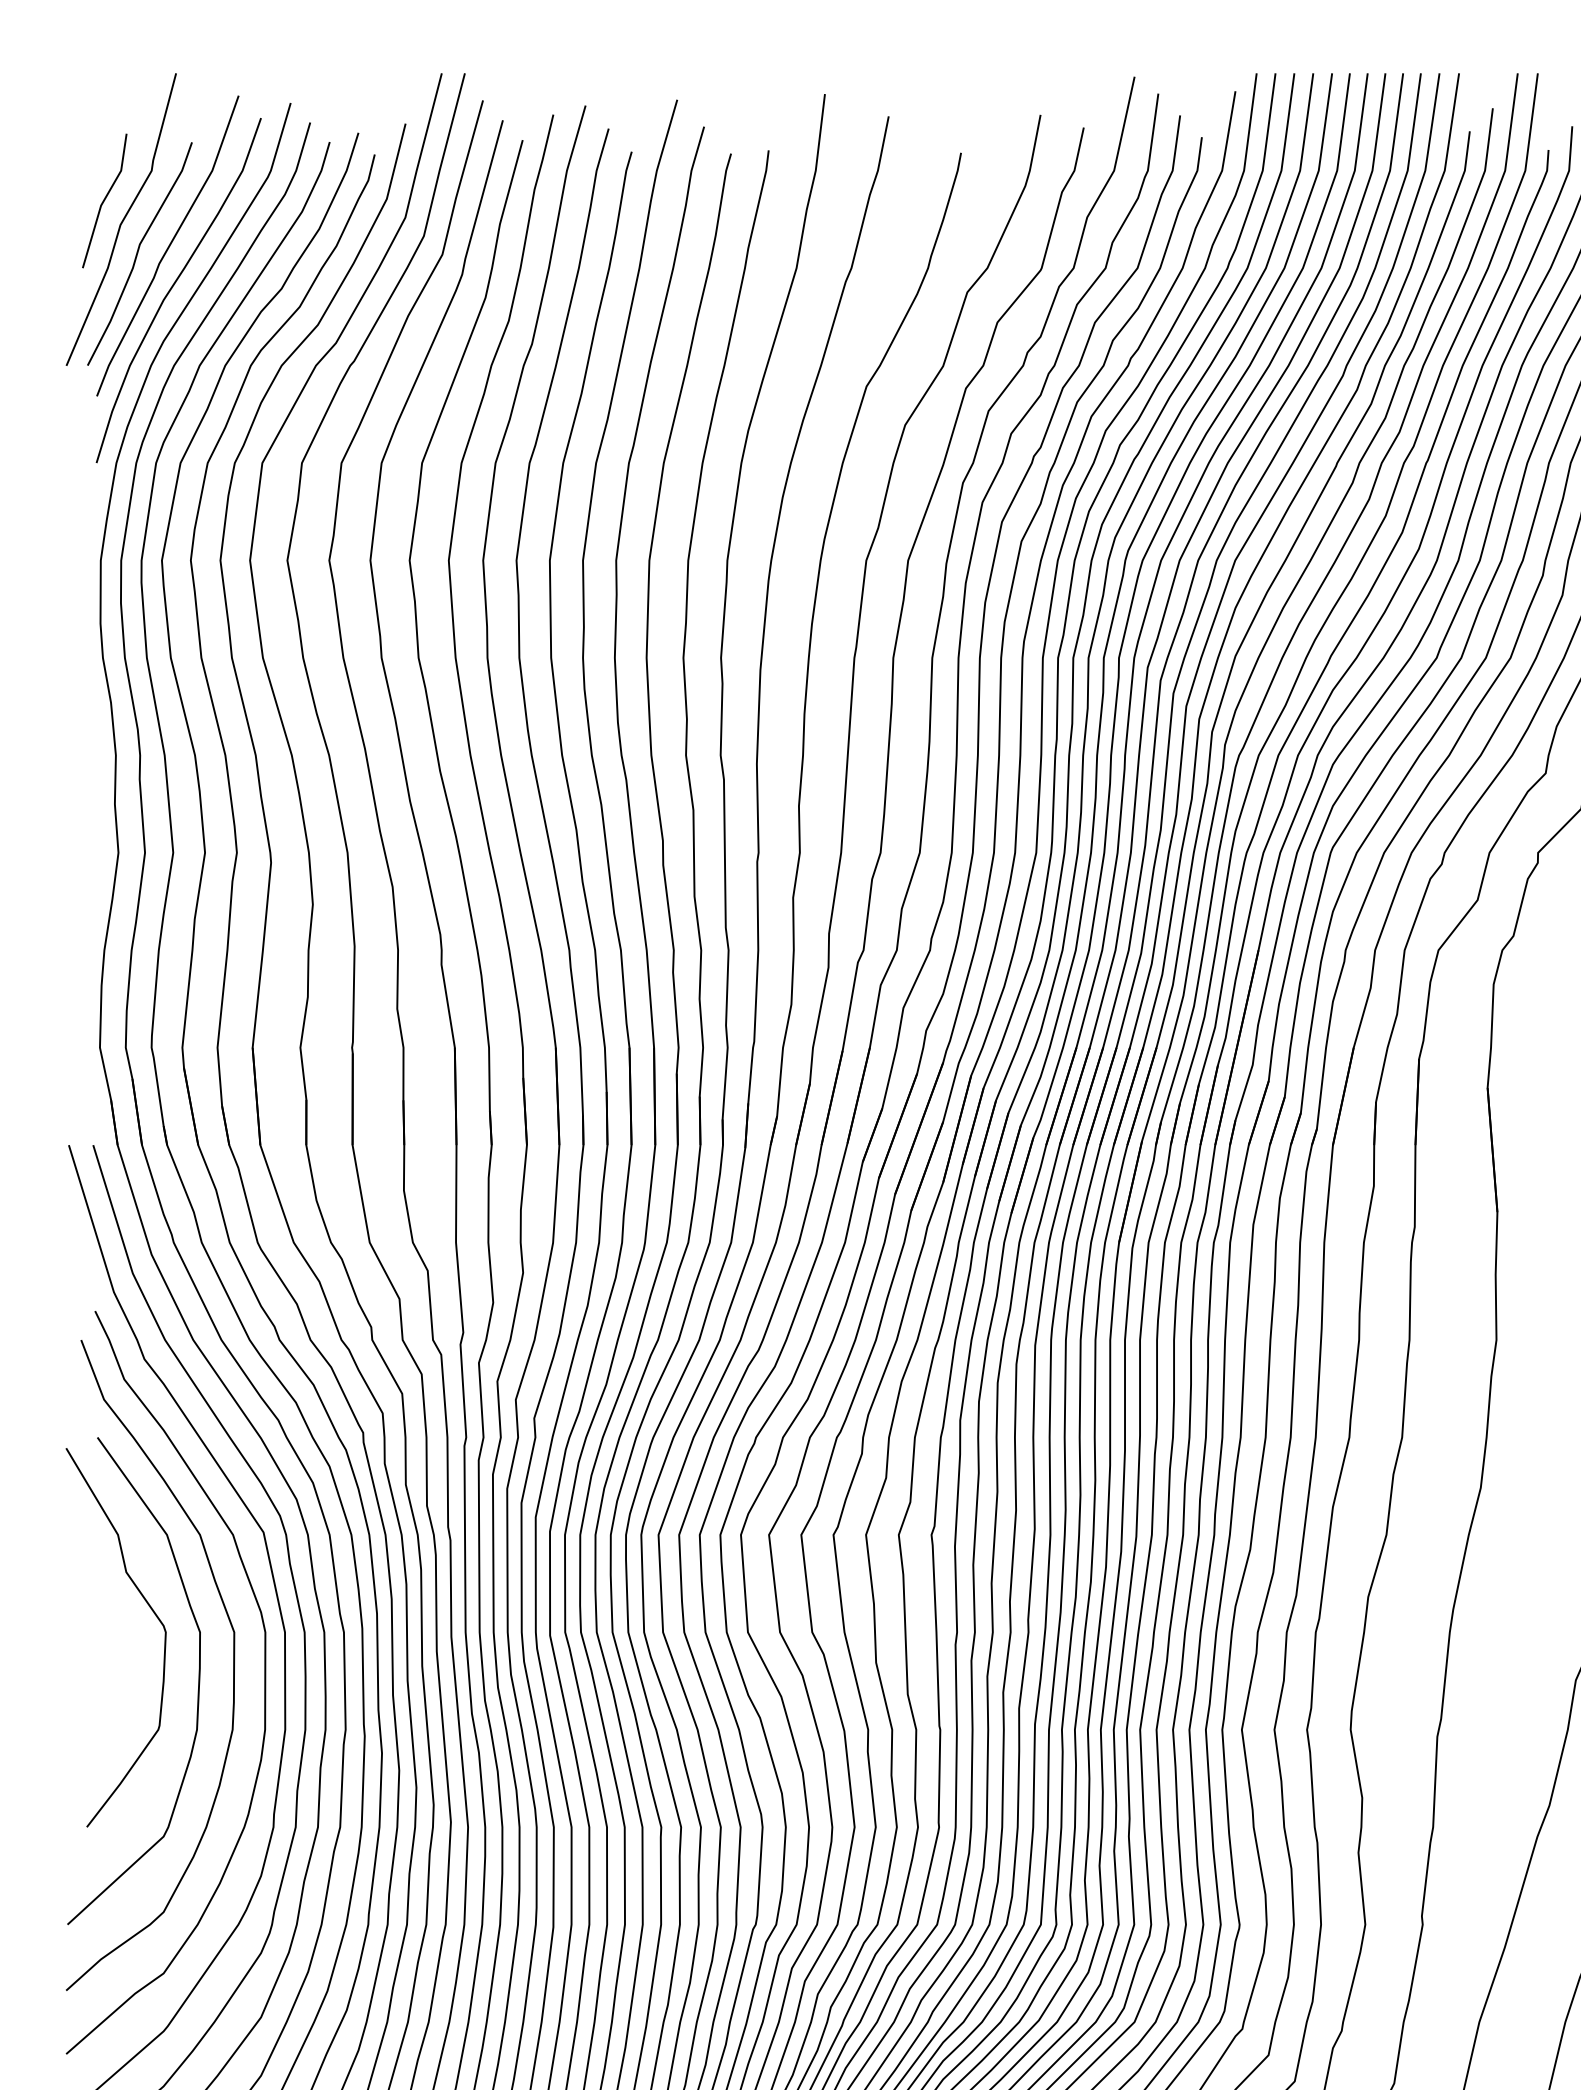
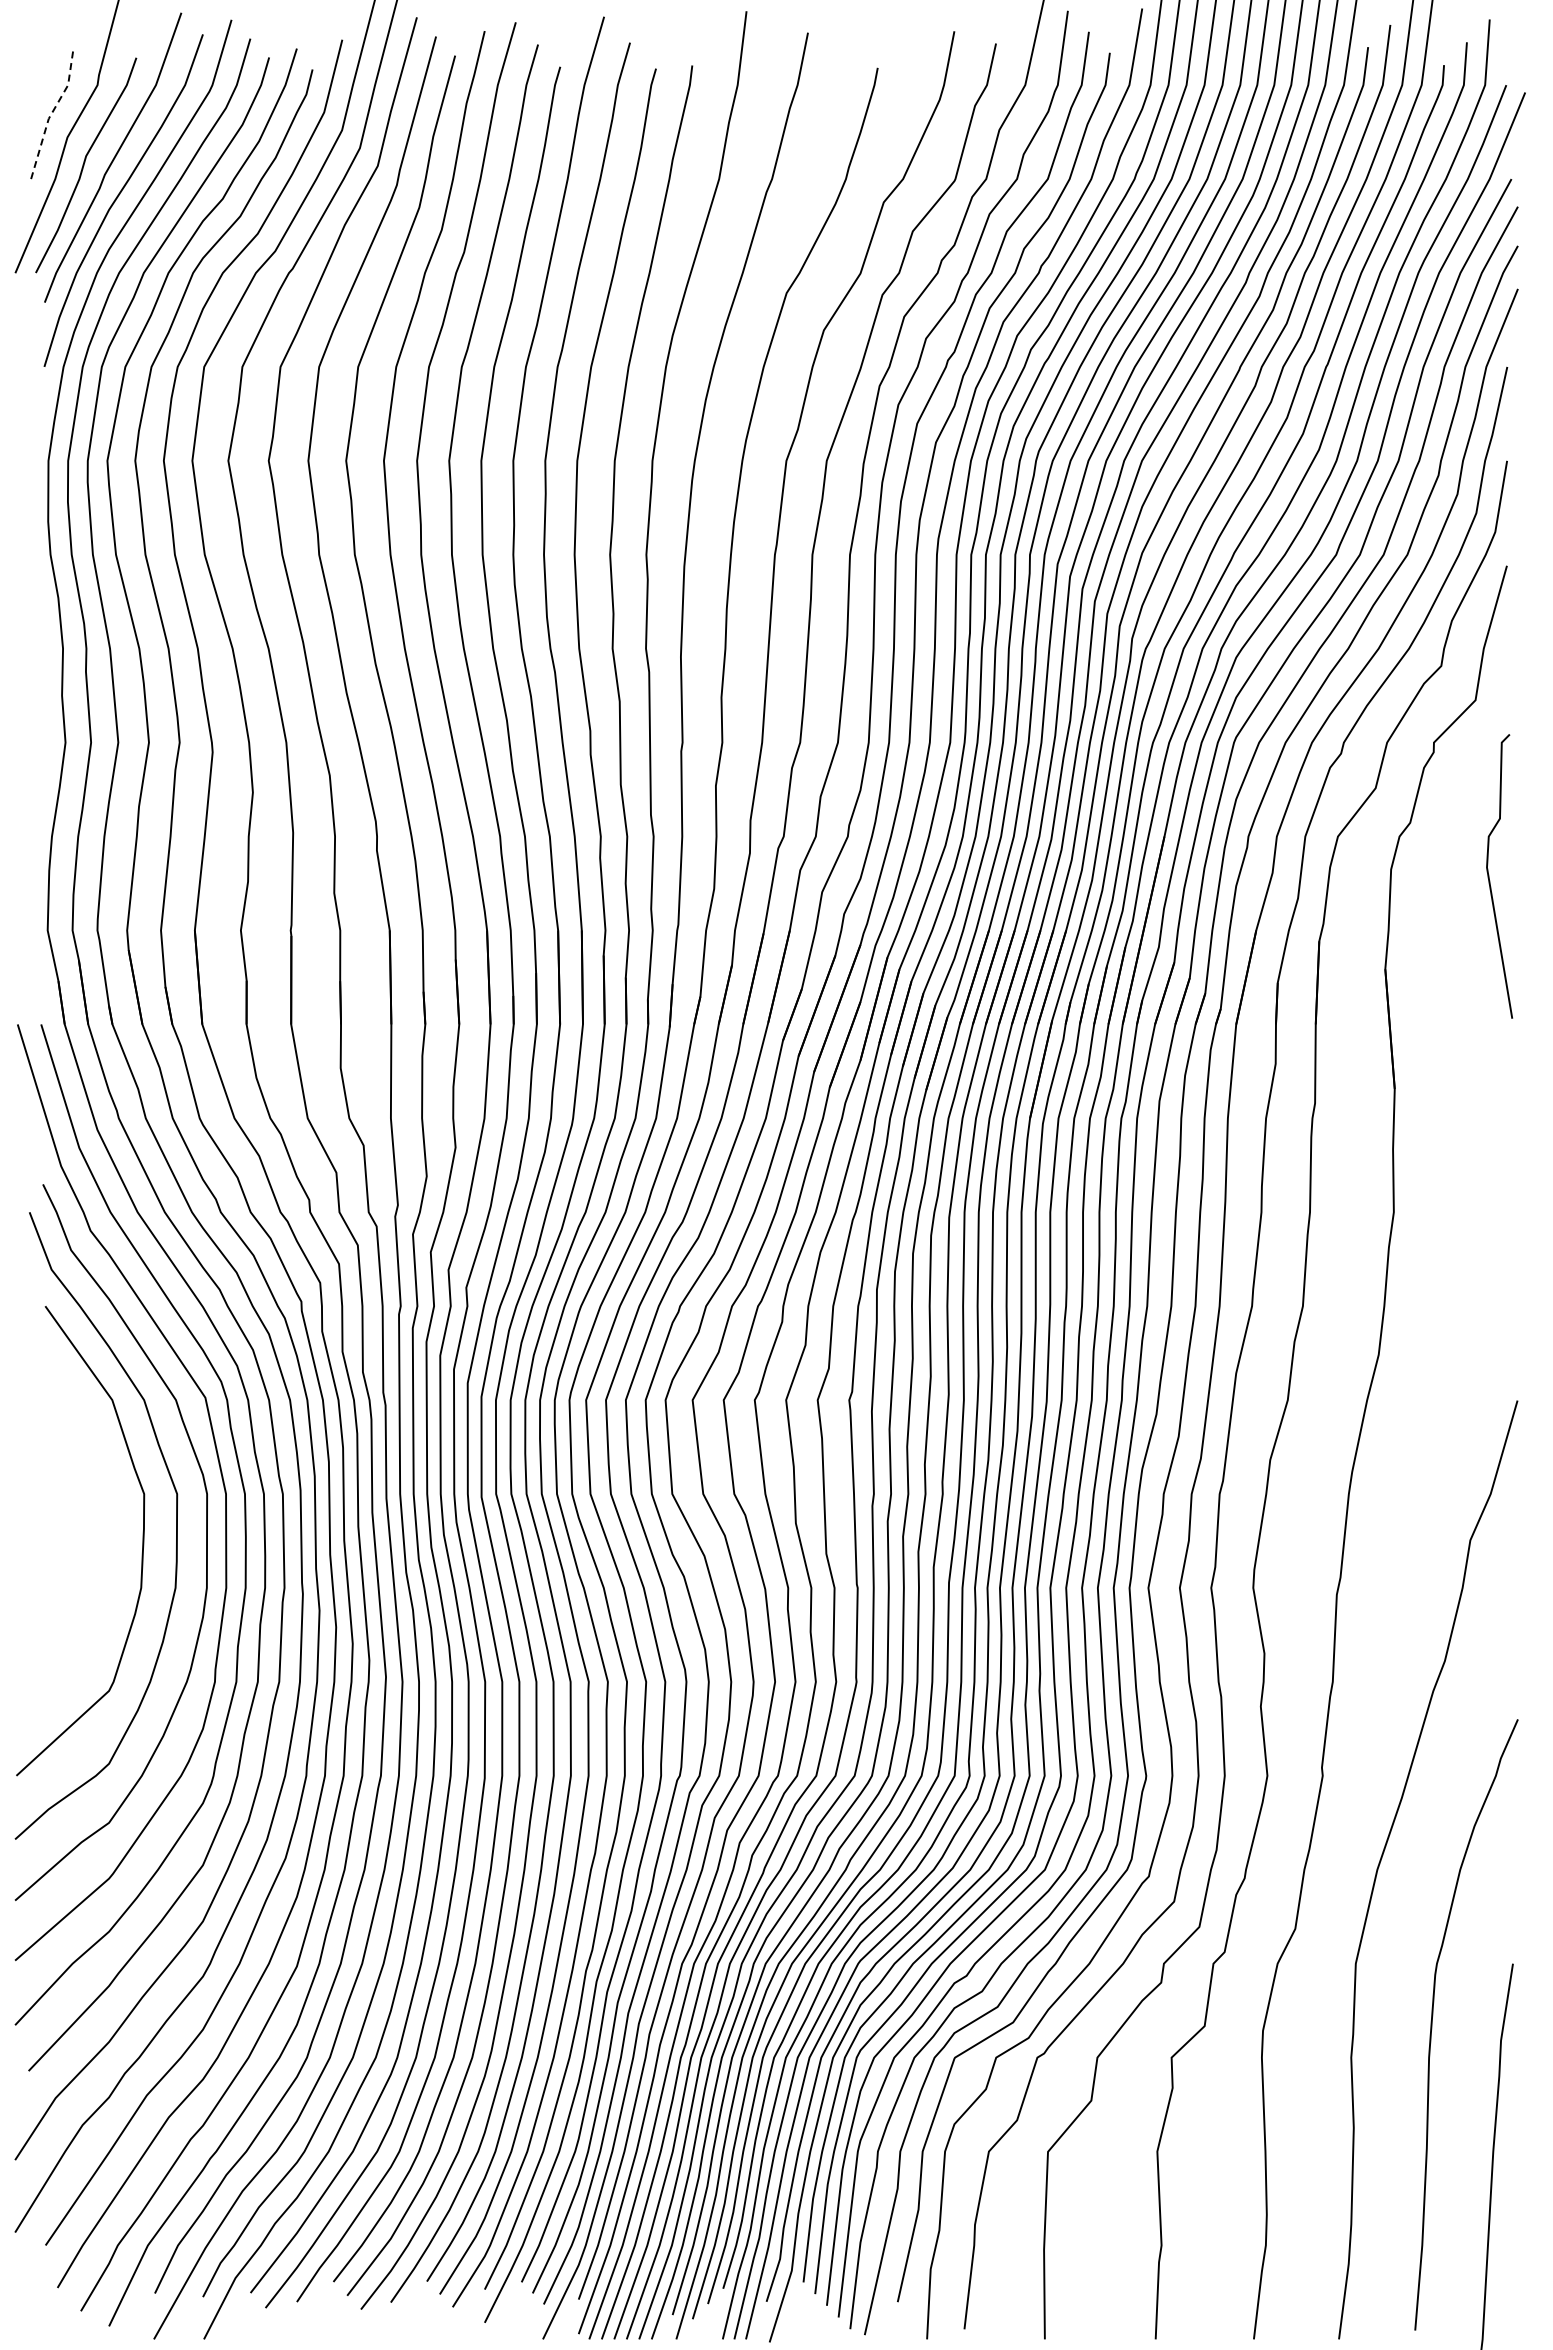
line: (104, 199) -> (52, 112), solid -> dashed
curve: (152, 1612) -> (98, 1474), removed

